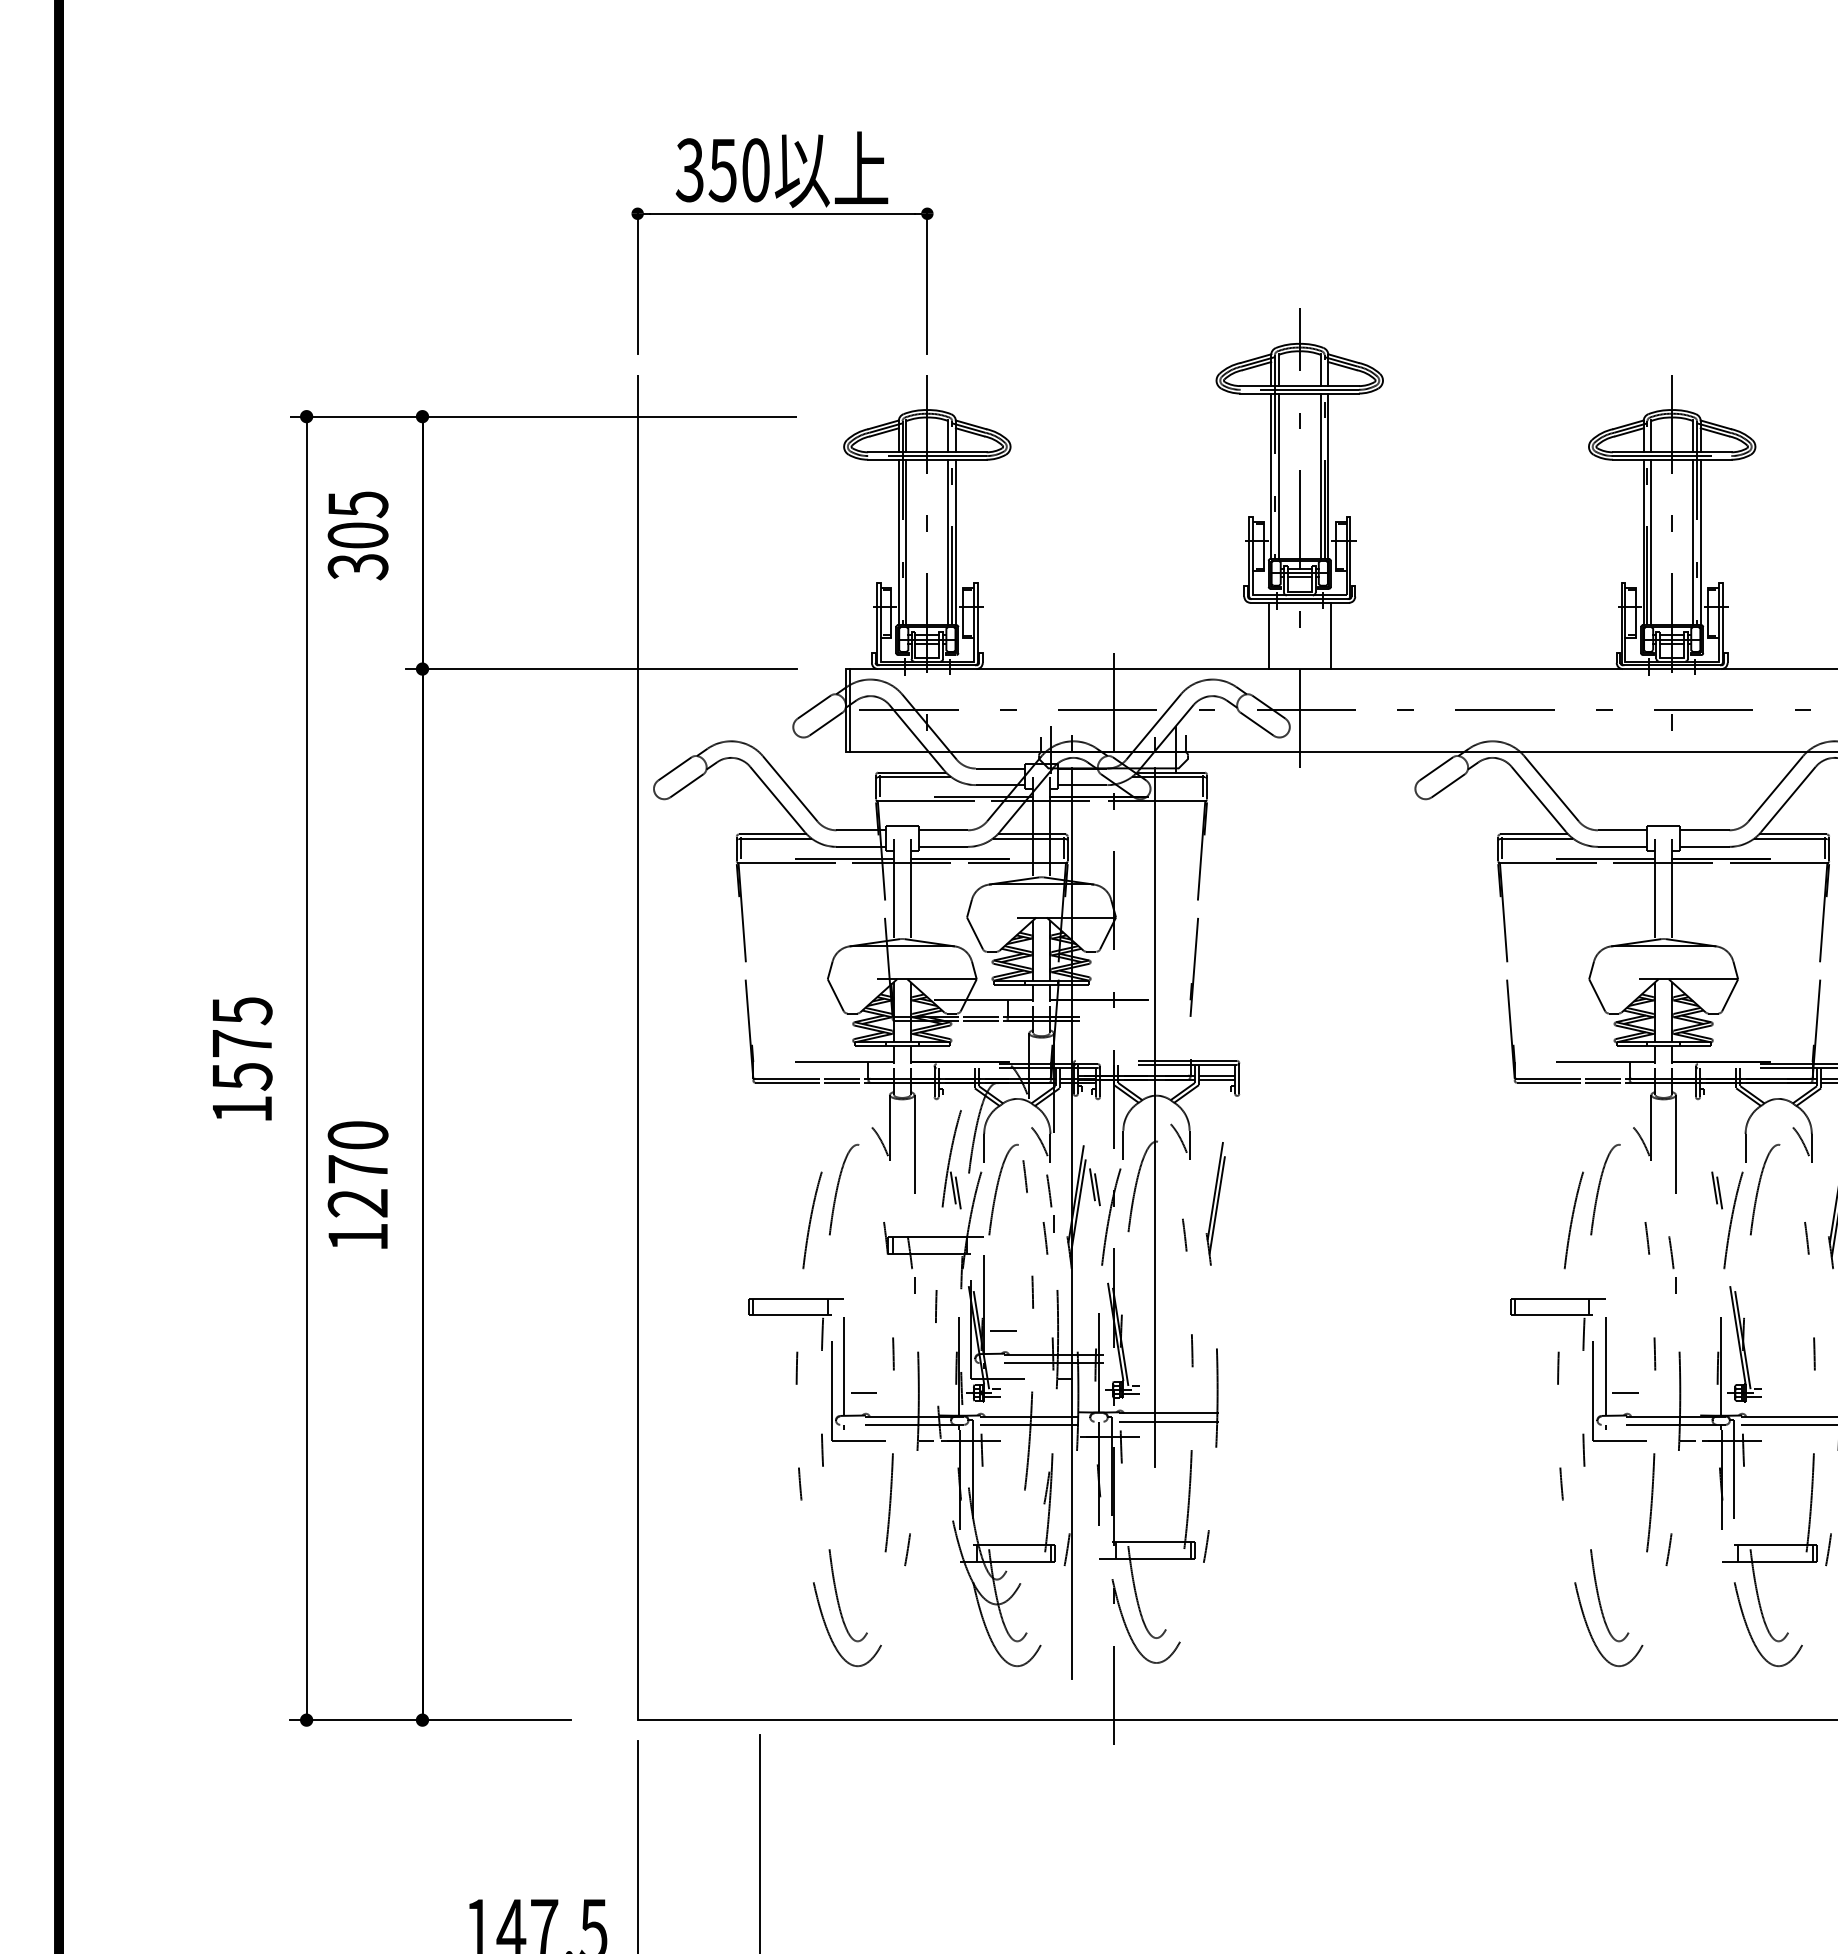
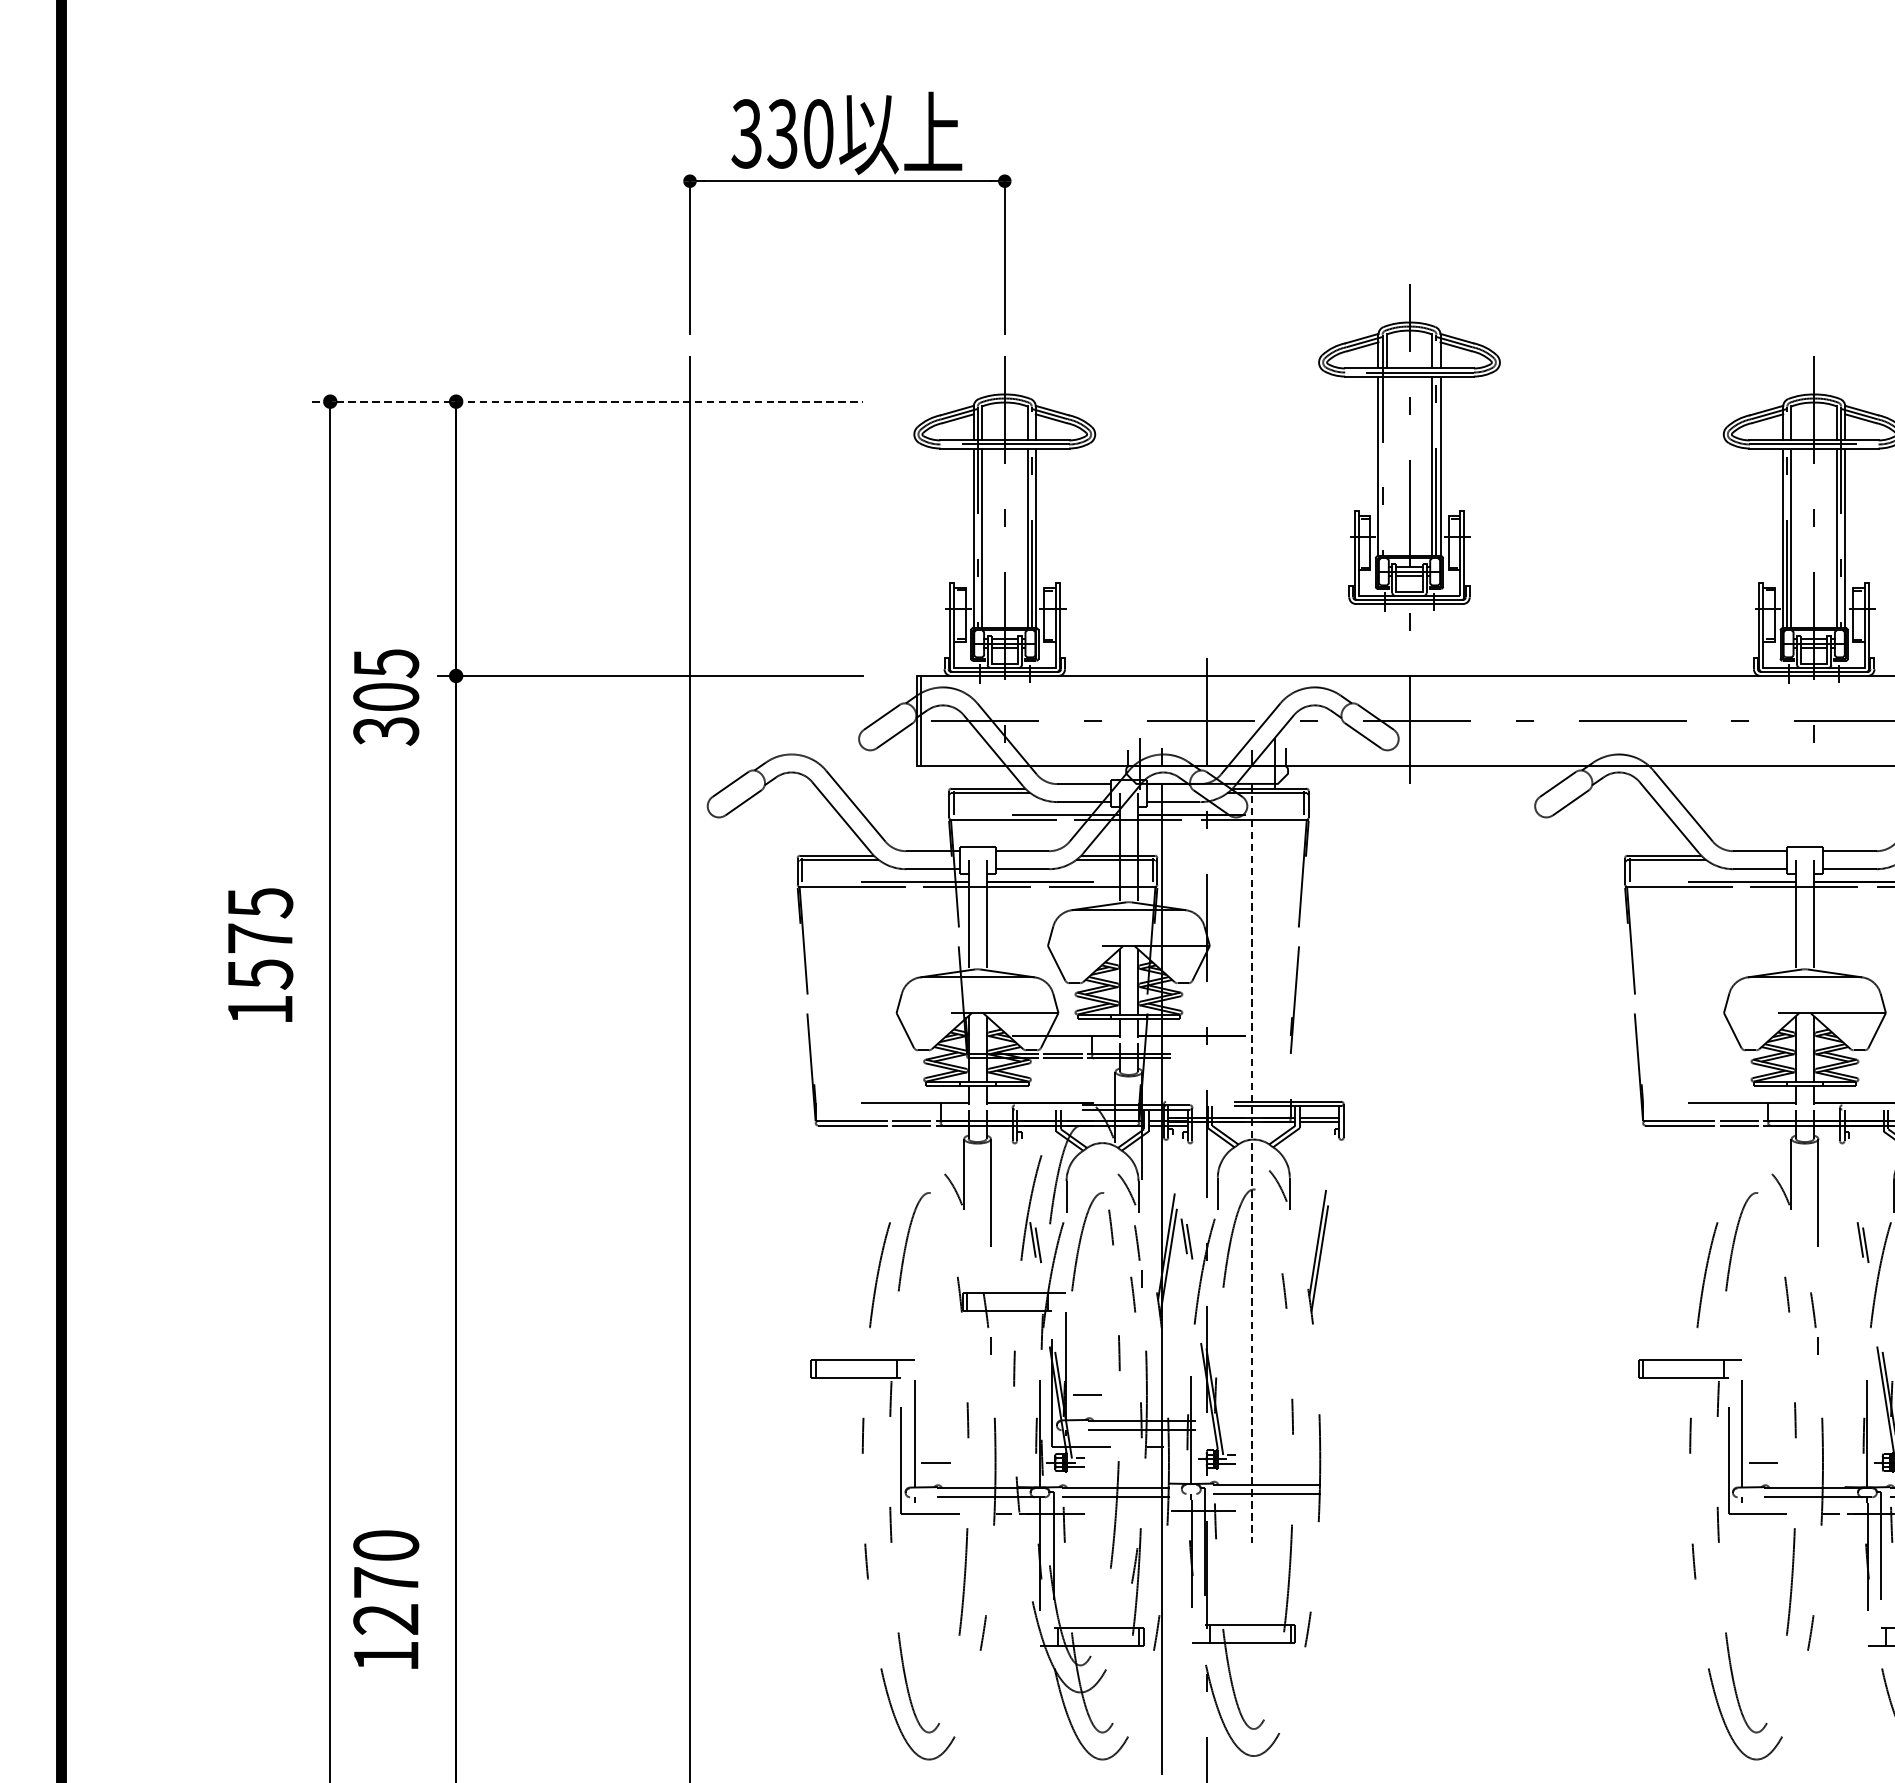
text: (722, 169) -> (782, 133), 350 -> 330
line: (542, 416) -> (586, 401), solid -> dashed
line: (1278, 476) -> (1386, 466), removed
text: (357, 535) -> (385, 697), moved
line: (1268, 635) -> (1375, 639), removed
line: (1330, 635) -> (1442, 639), removed
text: (242, 1058) -> (260, 954), moved
line: (1154, 1118) -> (1251, 1164), solid -> dashed
text: (357, 1184) -> (385, 1599), moved

